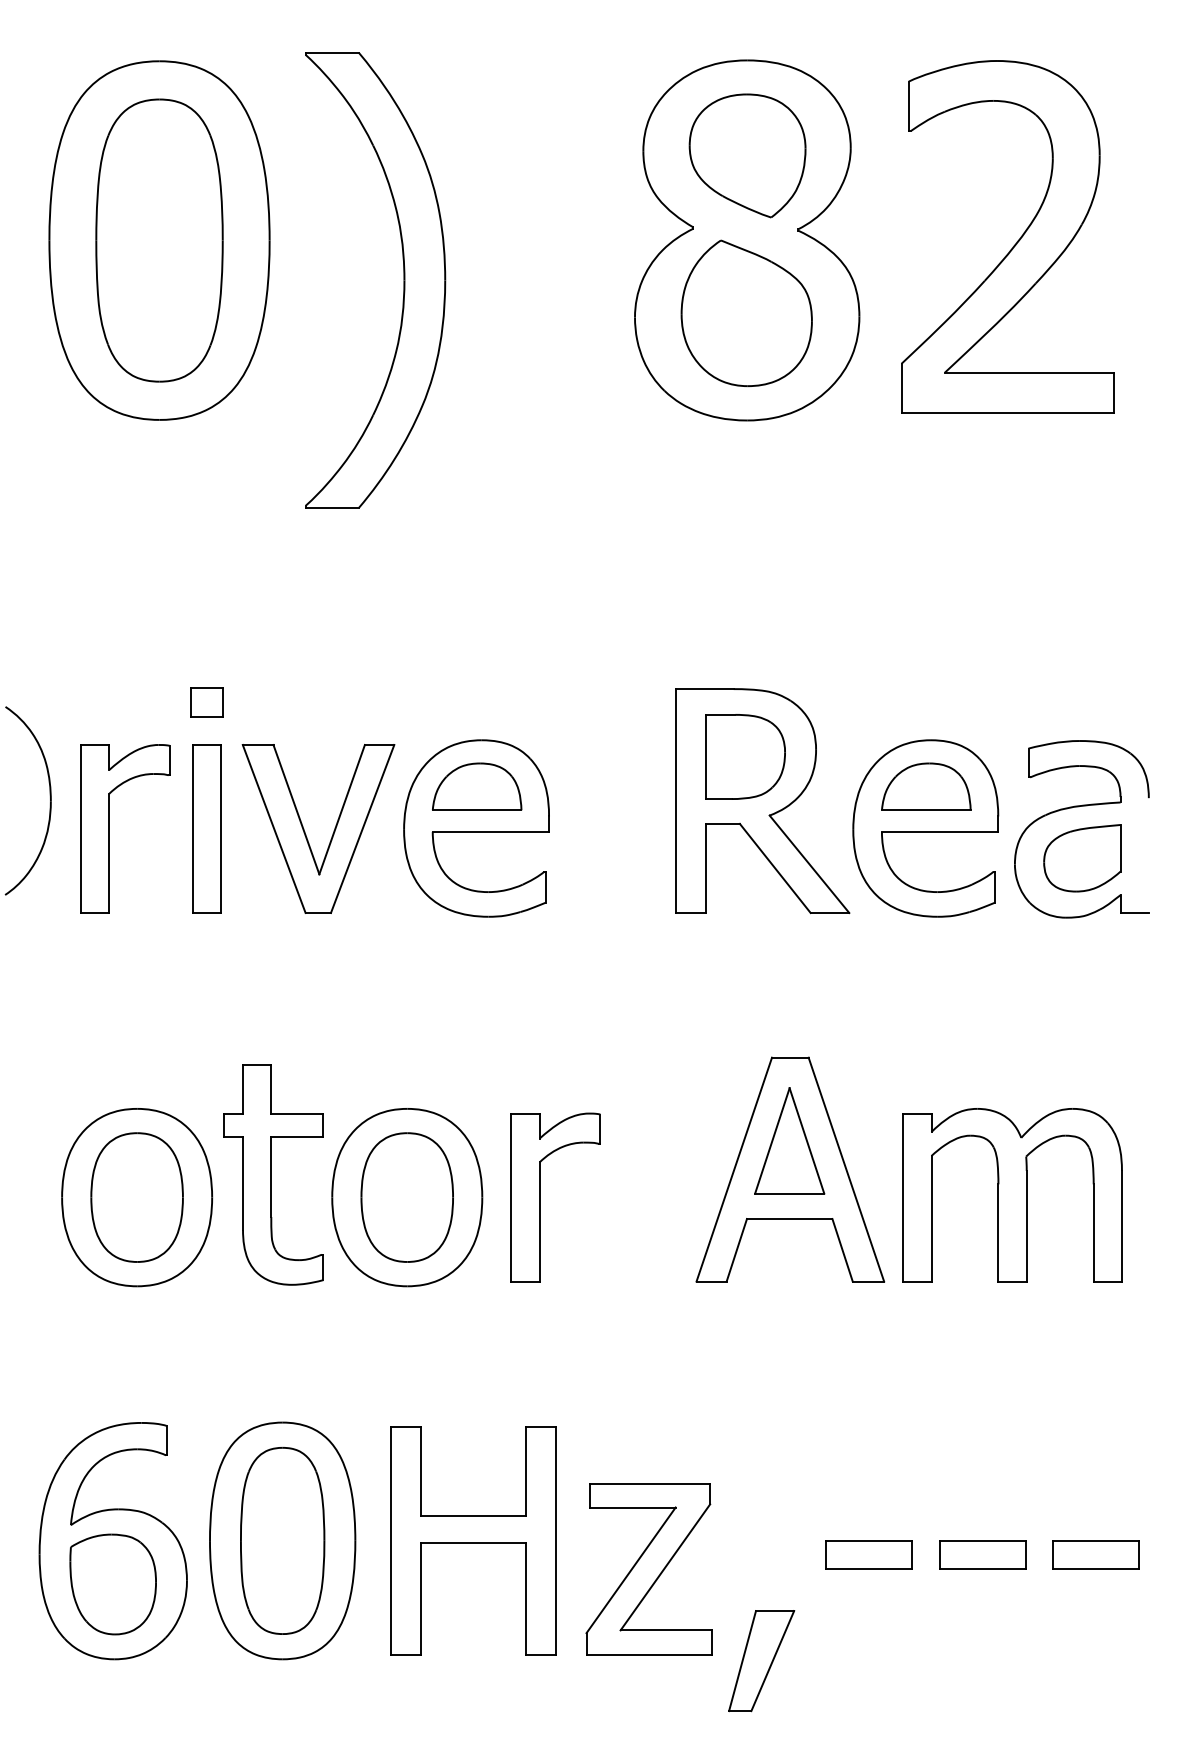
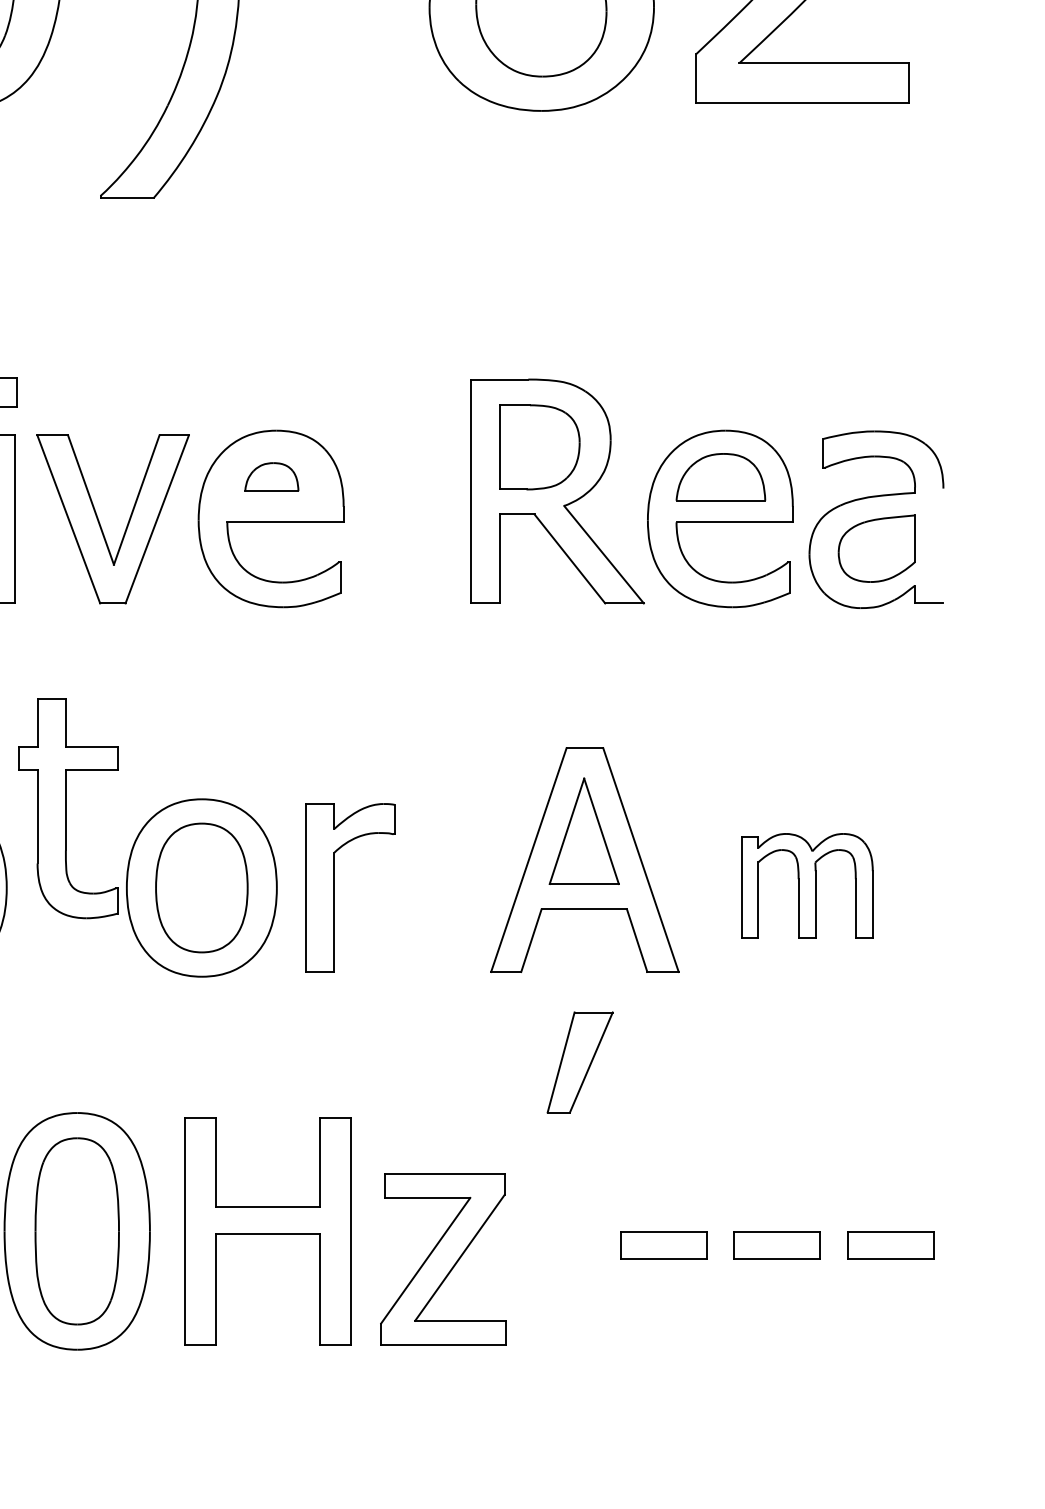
part: (477, 786) -> (272, 476), size x0.6
part: (273, 1174) -> (68, 807), moved
part: (1012, 1195) -> (807, 885), size x0.6
part: (761, 1661) -> (580, 1062), moved

